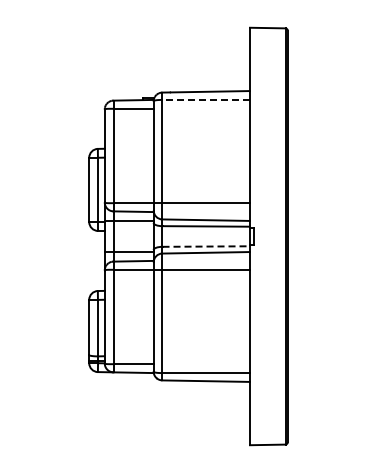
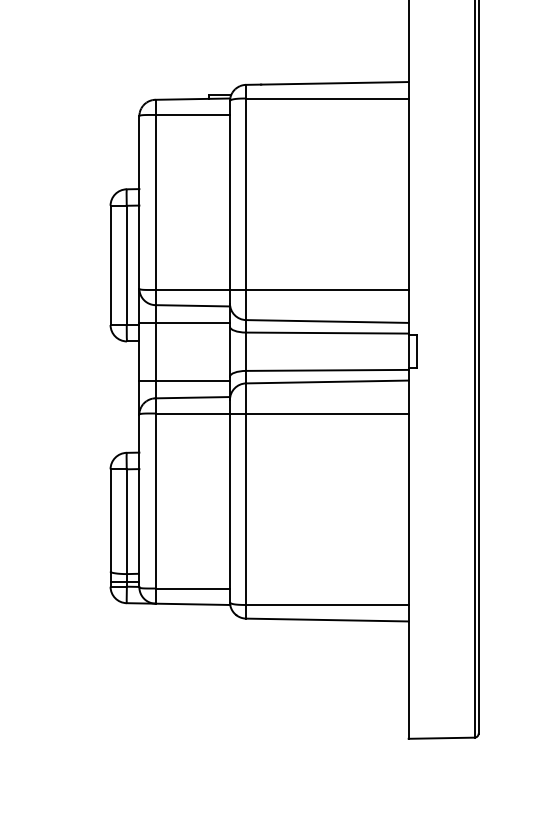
line: (206, 99) -> (328, 97), dashed -> solid
line: (206, 246) -> (328, 370), dashed -> solid

